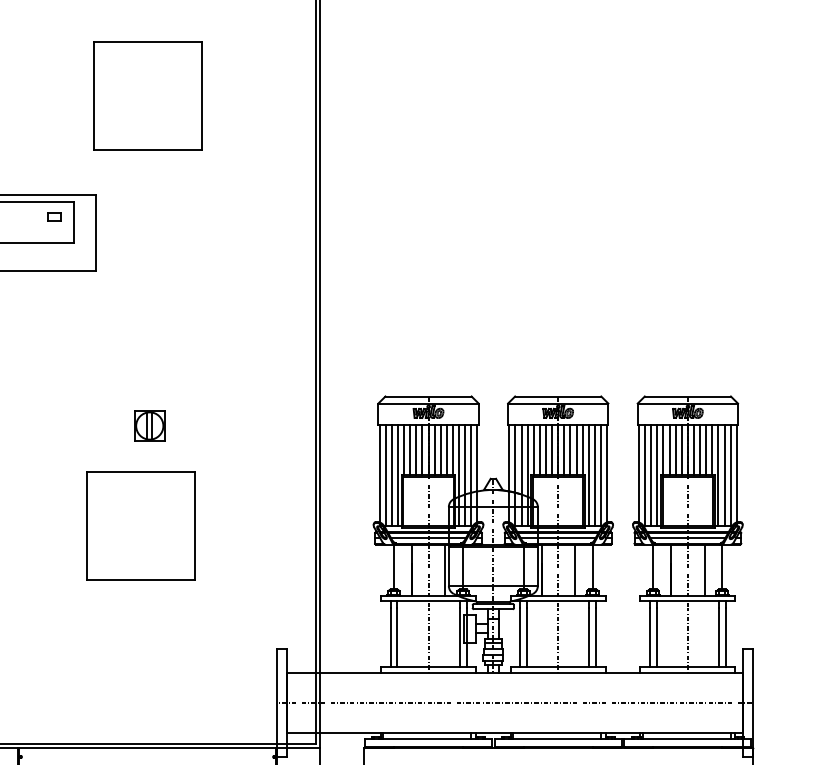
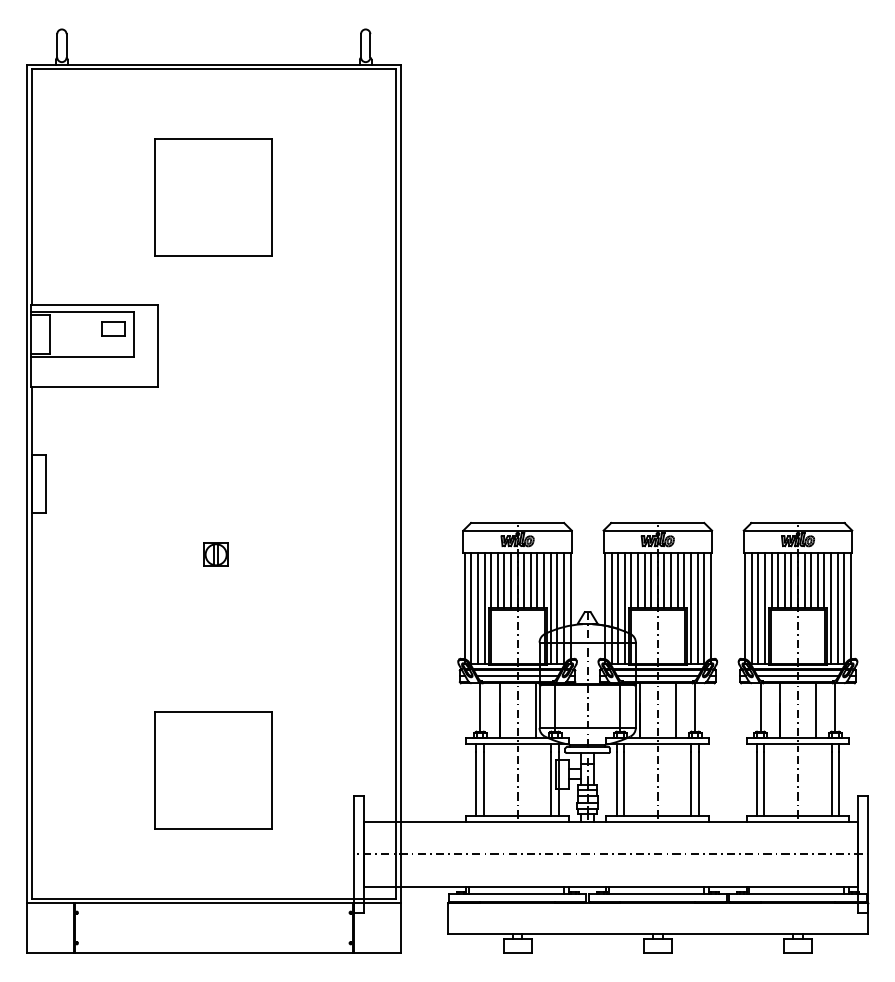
part: (54, 216) -> (113, 328), size x1.67
part: (149, 425) -> (215, 554), size x0.71
part: (140, 526) -> (213, 770), moved

